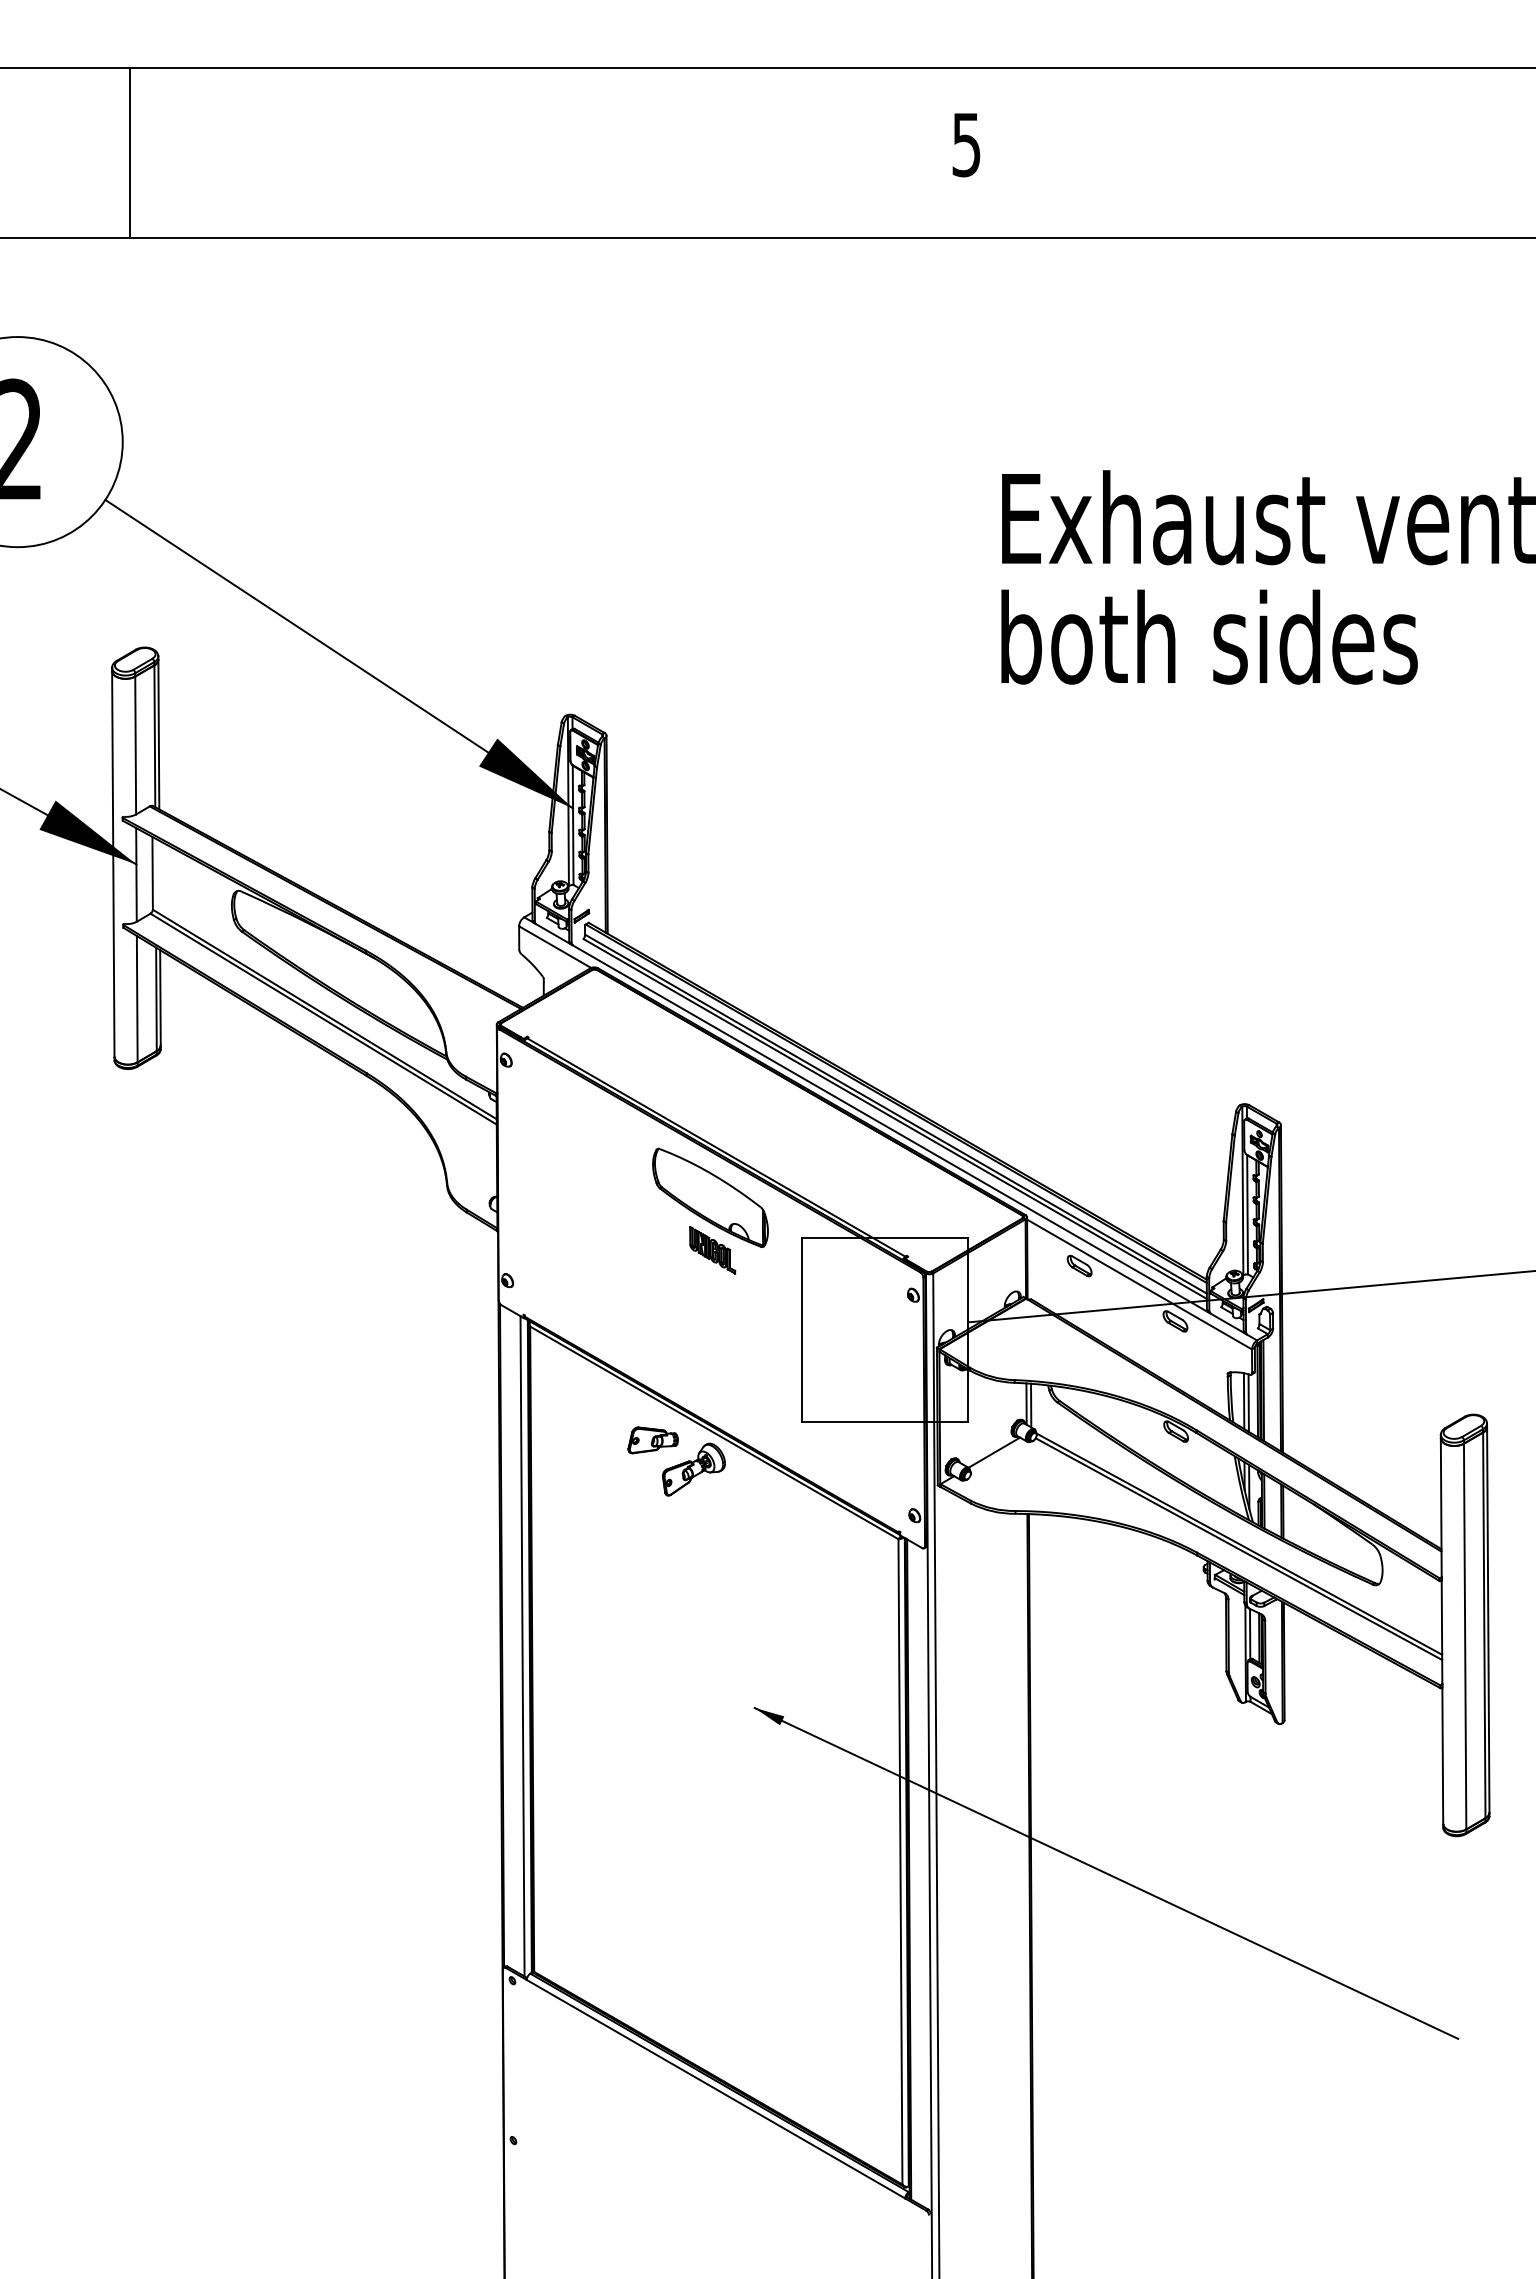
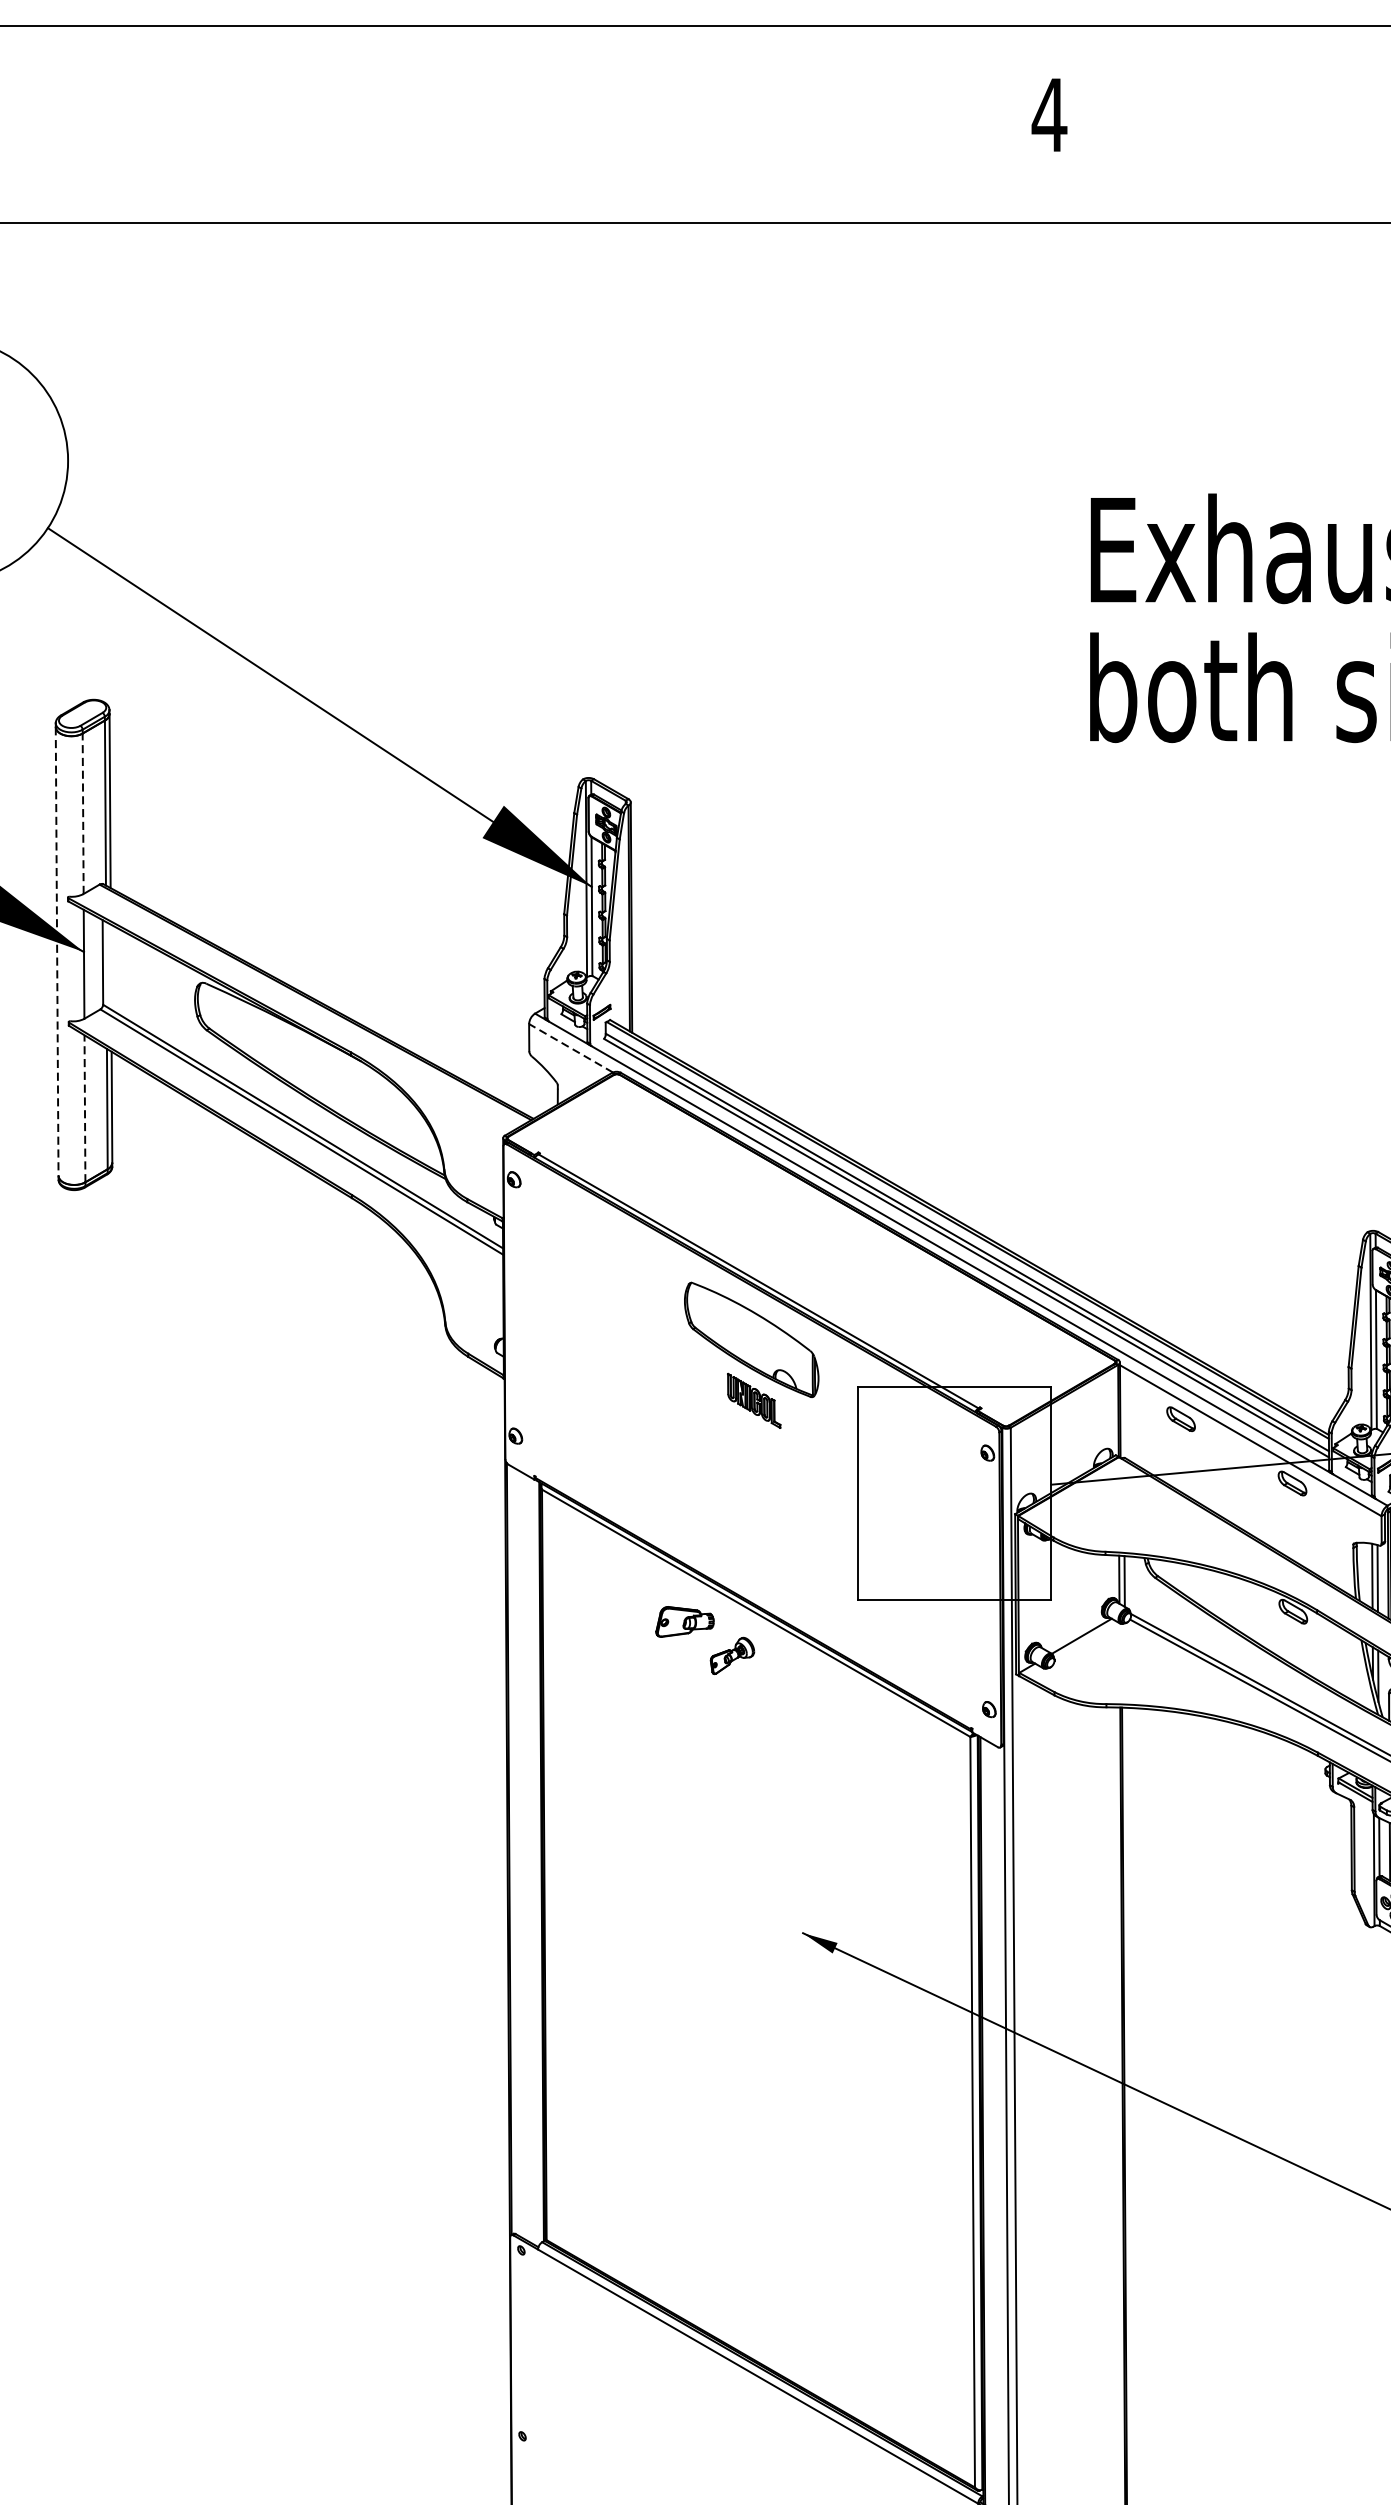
text: (966, 145) -> (1049, 115), 5 -> 4
line: (129, 152) -> (75, 124), removed
line: (135, 745) -> (82, 813), solid -> dashed
line: (113, 864) -> (57, 952), solid -> dashed
line: (555, 947) -> (571, 1048), solid -> dashed
line: (137, 998) -> (85, 1108), solid -> dashed
part: (693, 1469) -> (731, 1655), size x0.6
line: (522, 1646) -> (533, 1861), removed

